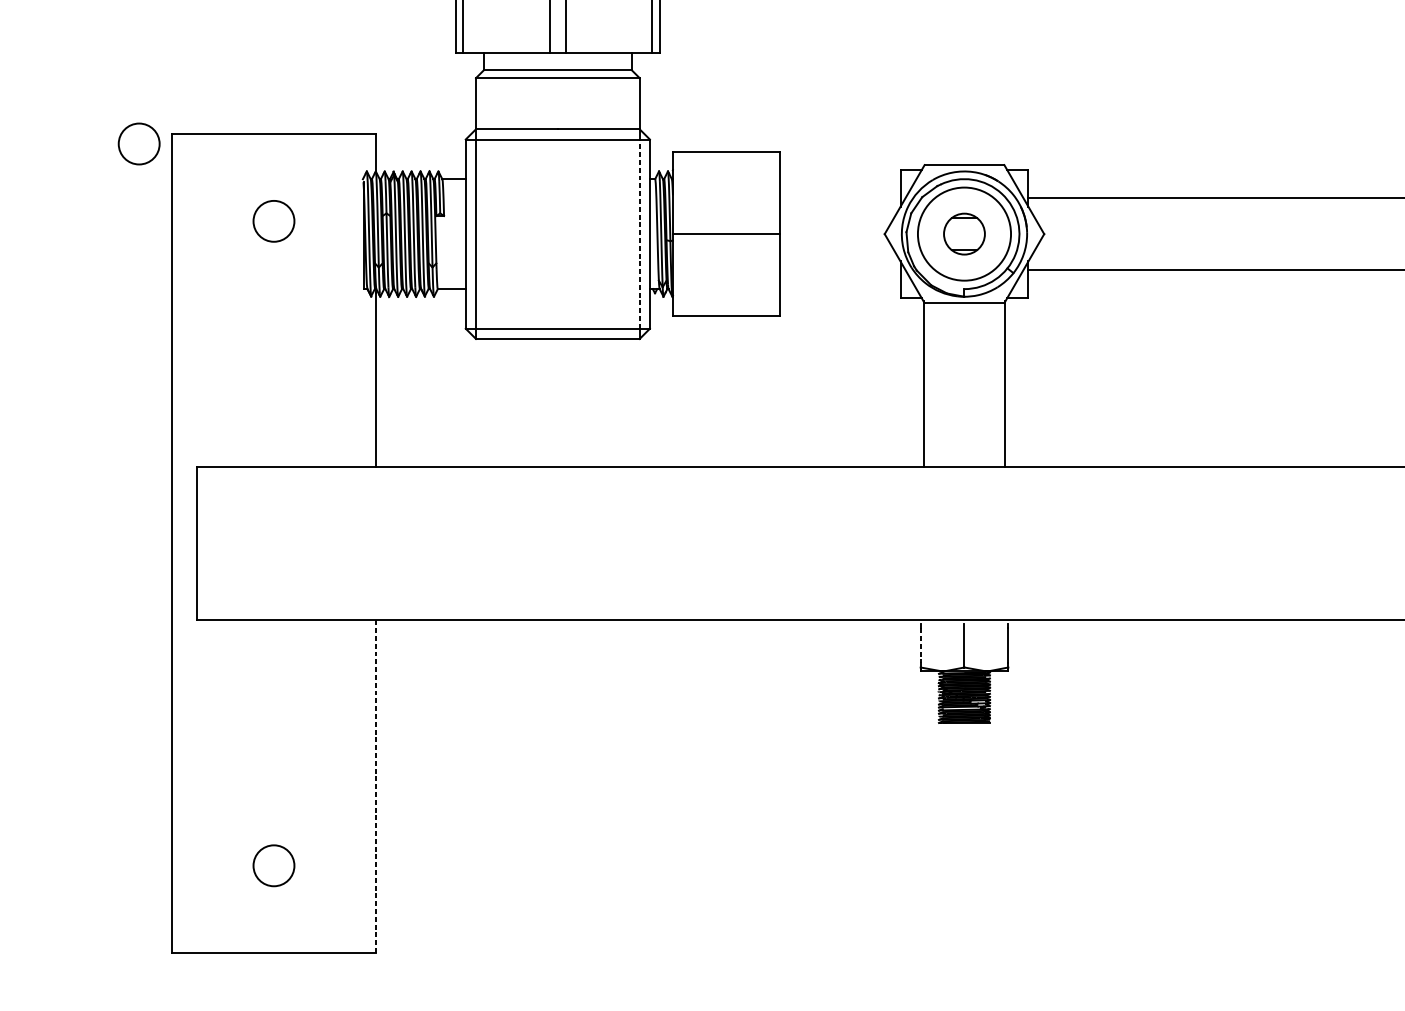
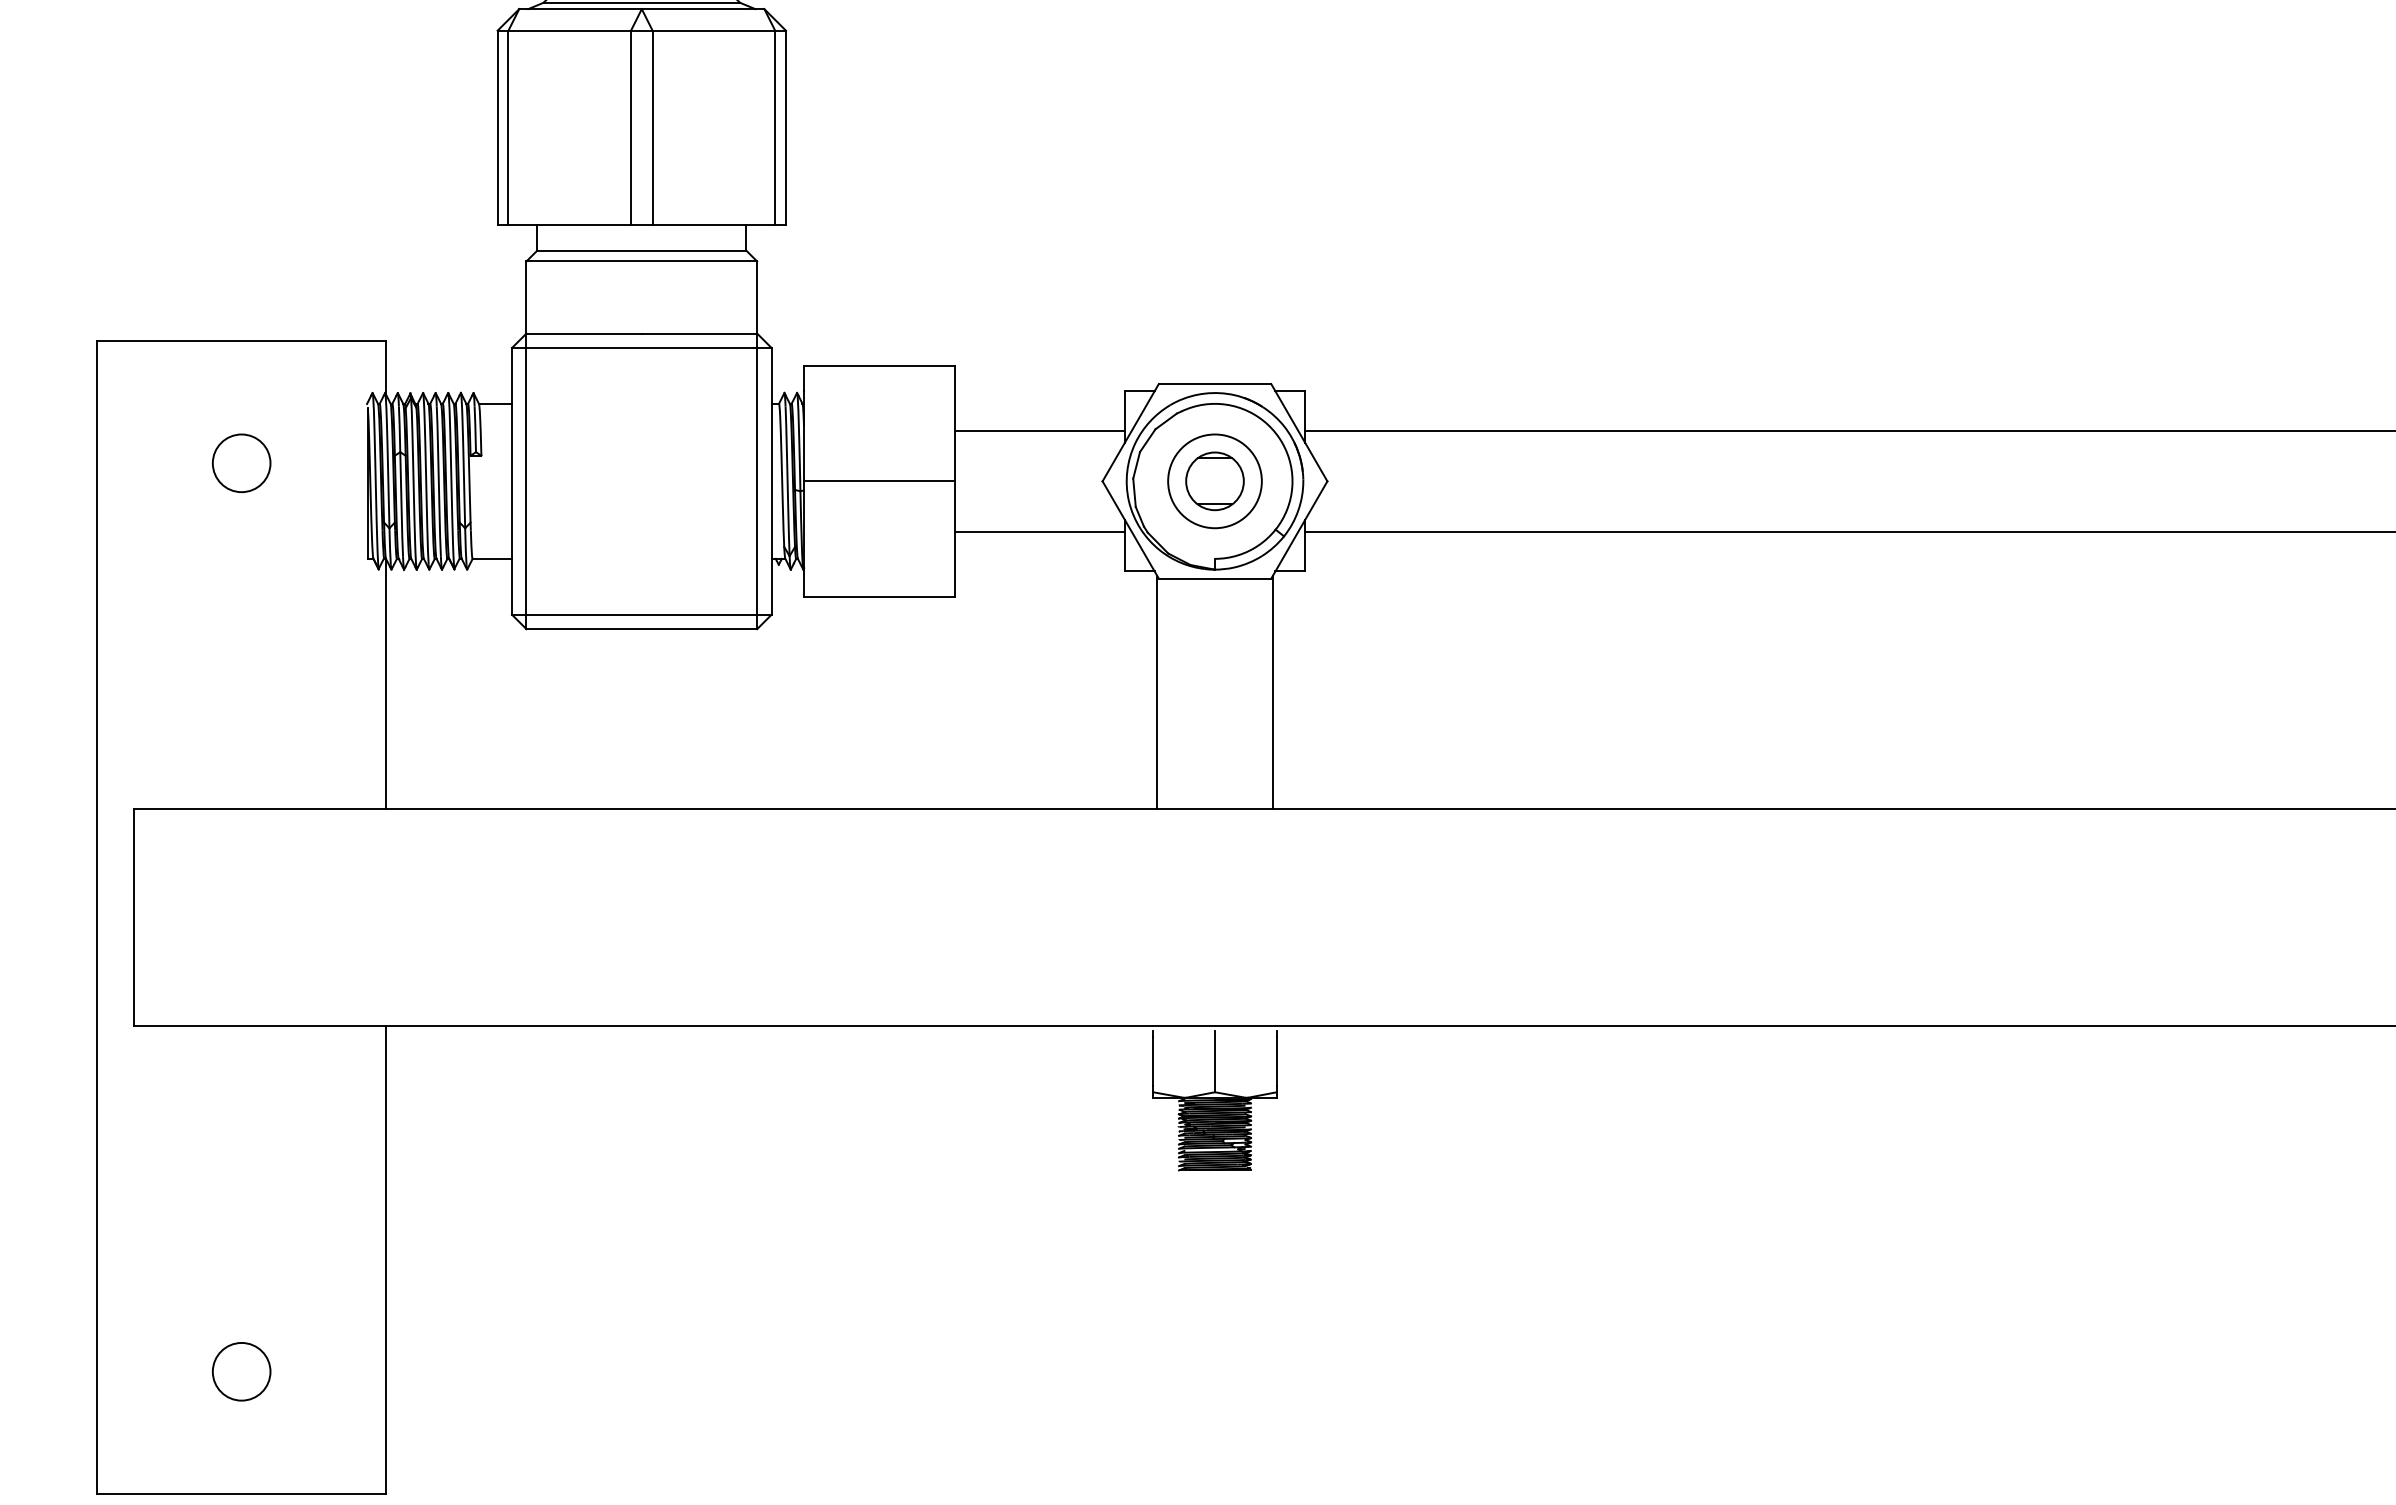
circle: (139, 144) -> (51, 354), removed
line: (839, 198) -> (1039, 430), added
line: (639, 233) -> (757, 480), dashed -> solid
circle: (964, 234) -> (1214, 481), size x0.71
line: (839, 269) -> (1039, 531), added
line: (920, 645) -> (1153, 1061), dashed -> solid
line: (376, 786) -> (385, 1260), dashed -> solid

